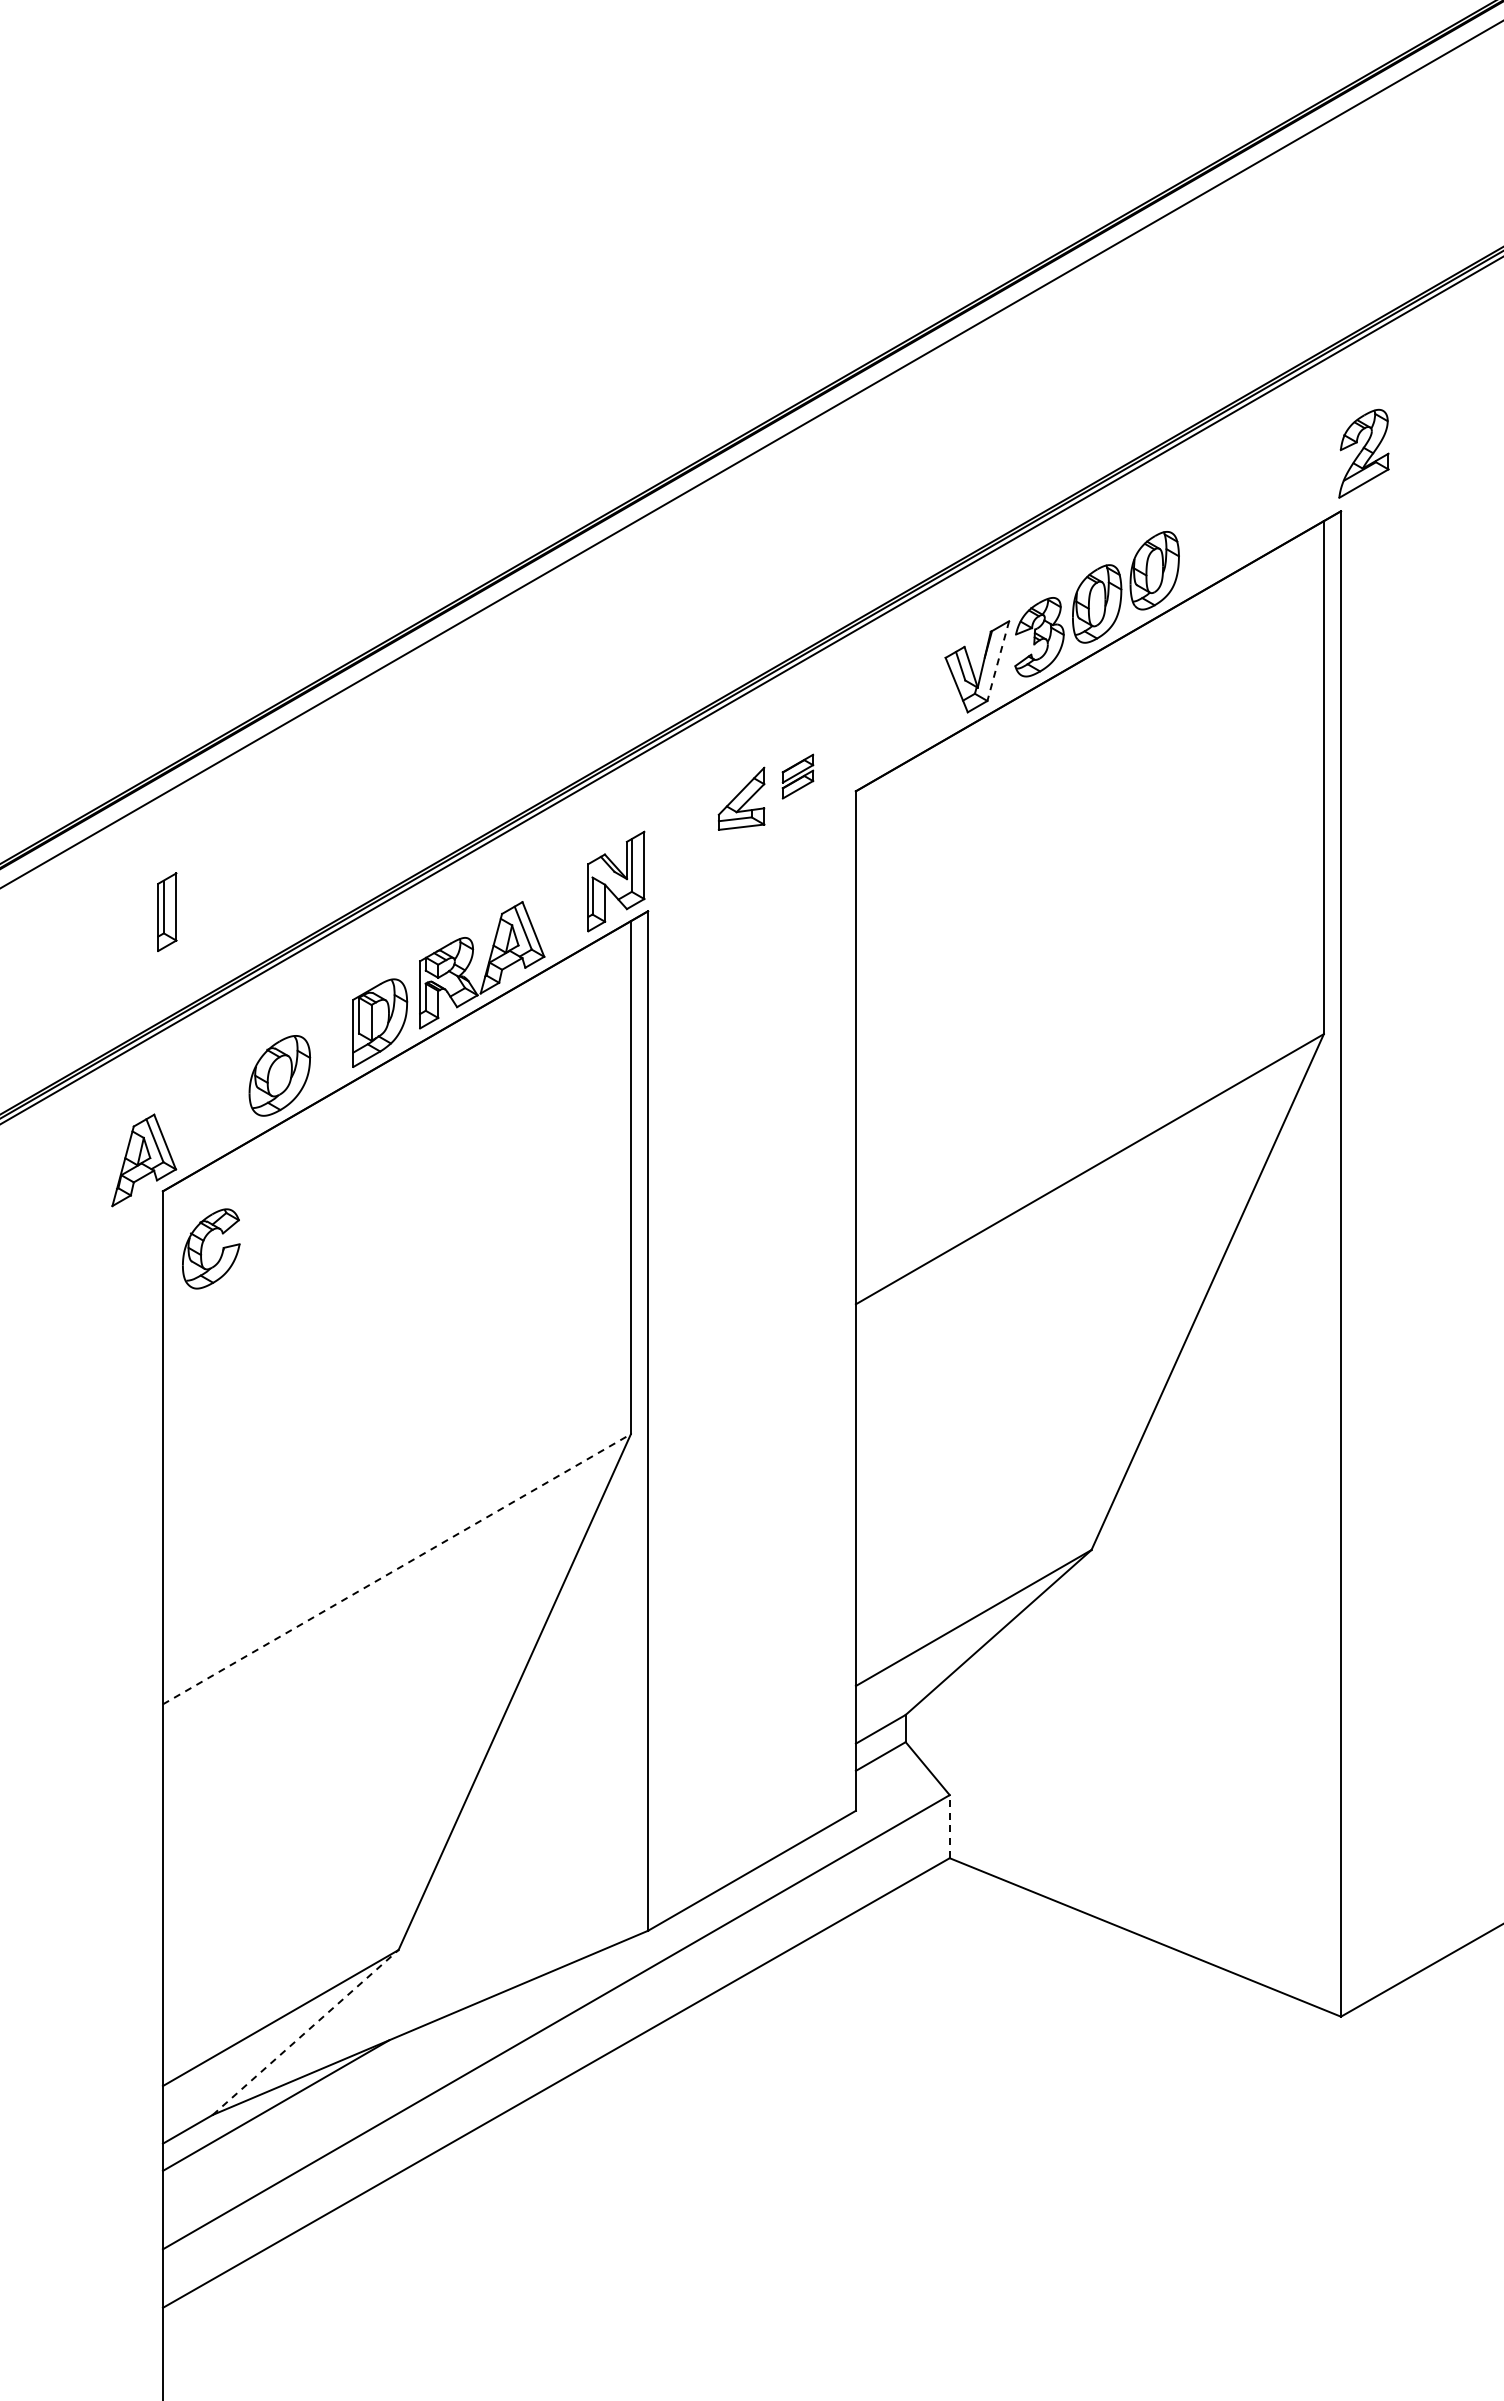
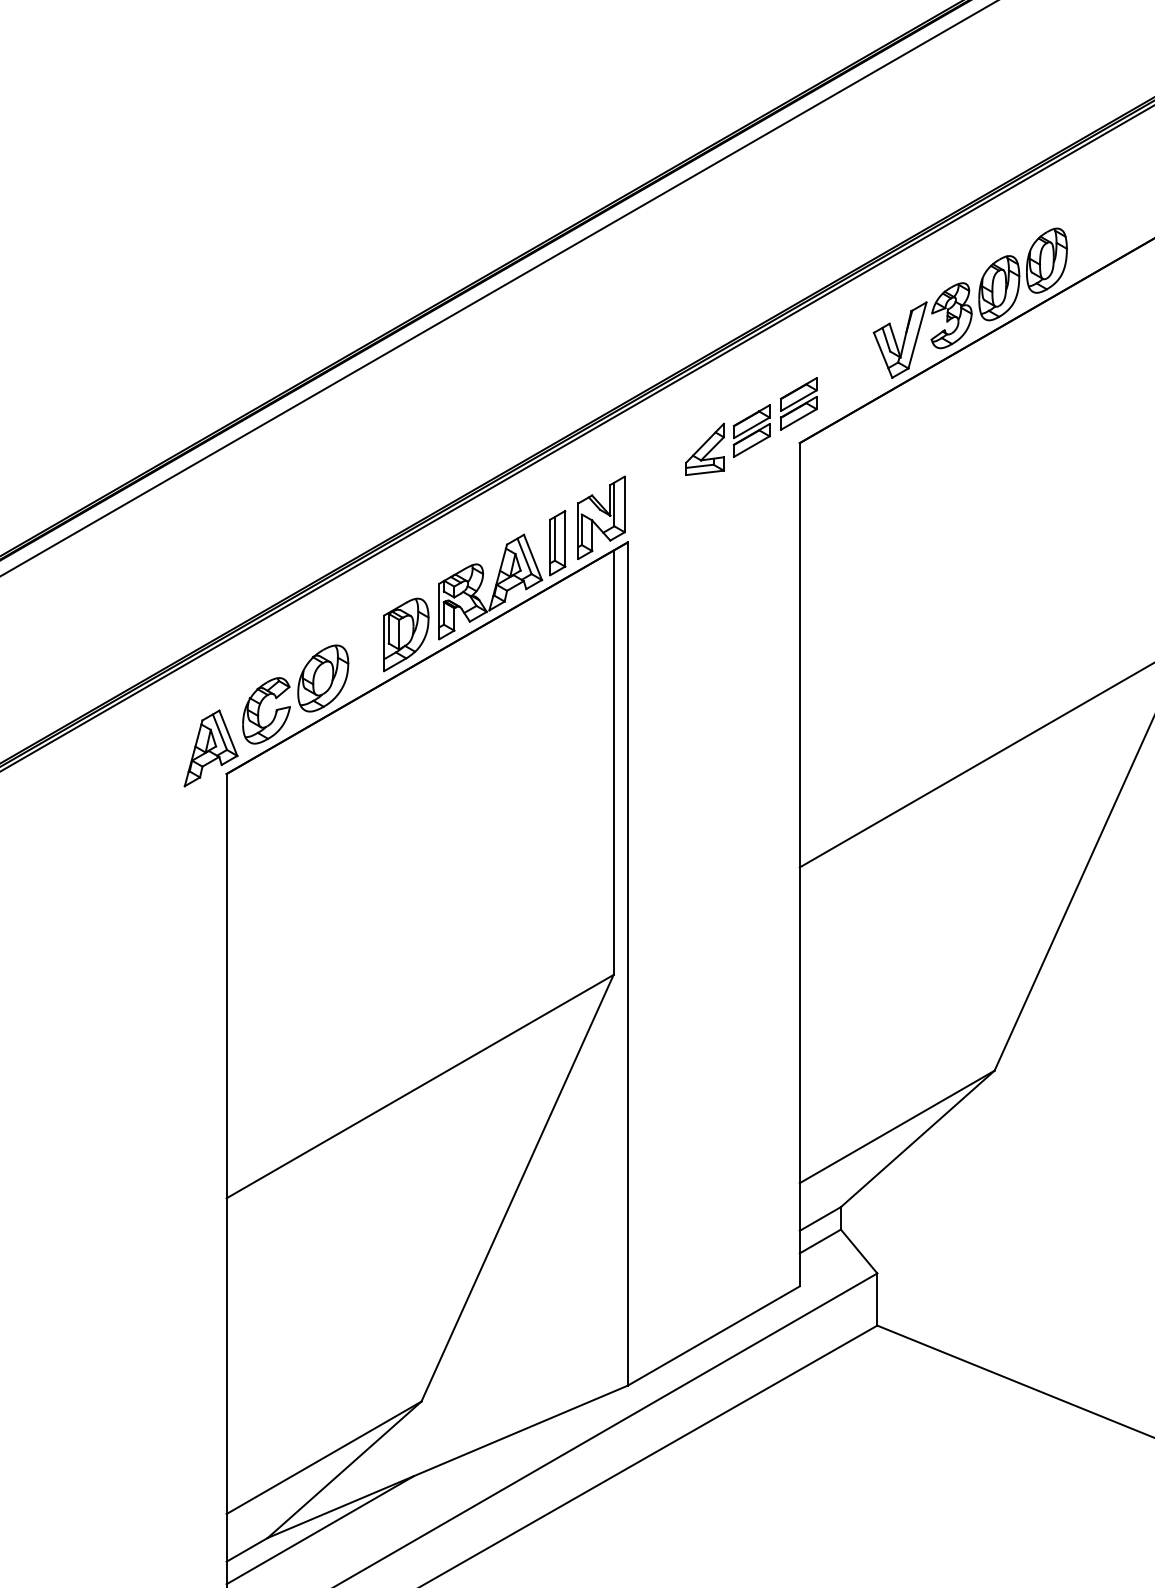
line: (998, 661) -> (917, 335), dashed -> solid
part: (854, 743) -> (798, 403), added
part: (797, 776) -> (751, 430), size x1.43
part: (167, 911) -> (557, 542), moved
part: (203, 1244) -> (260, 707), moved
line: (397, 1569) -> (420, 1086), dashed -> solid
line: (949, 1826) -> (877, 1299), dashed -> solid
line: (306, 2032) -> (345, 1469), dashed -> solid

